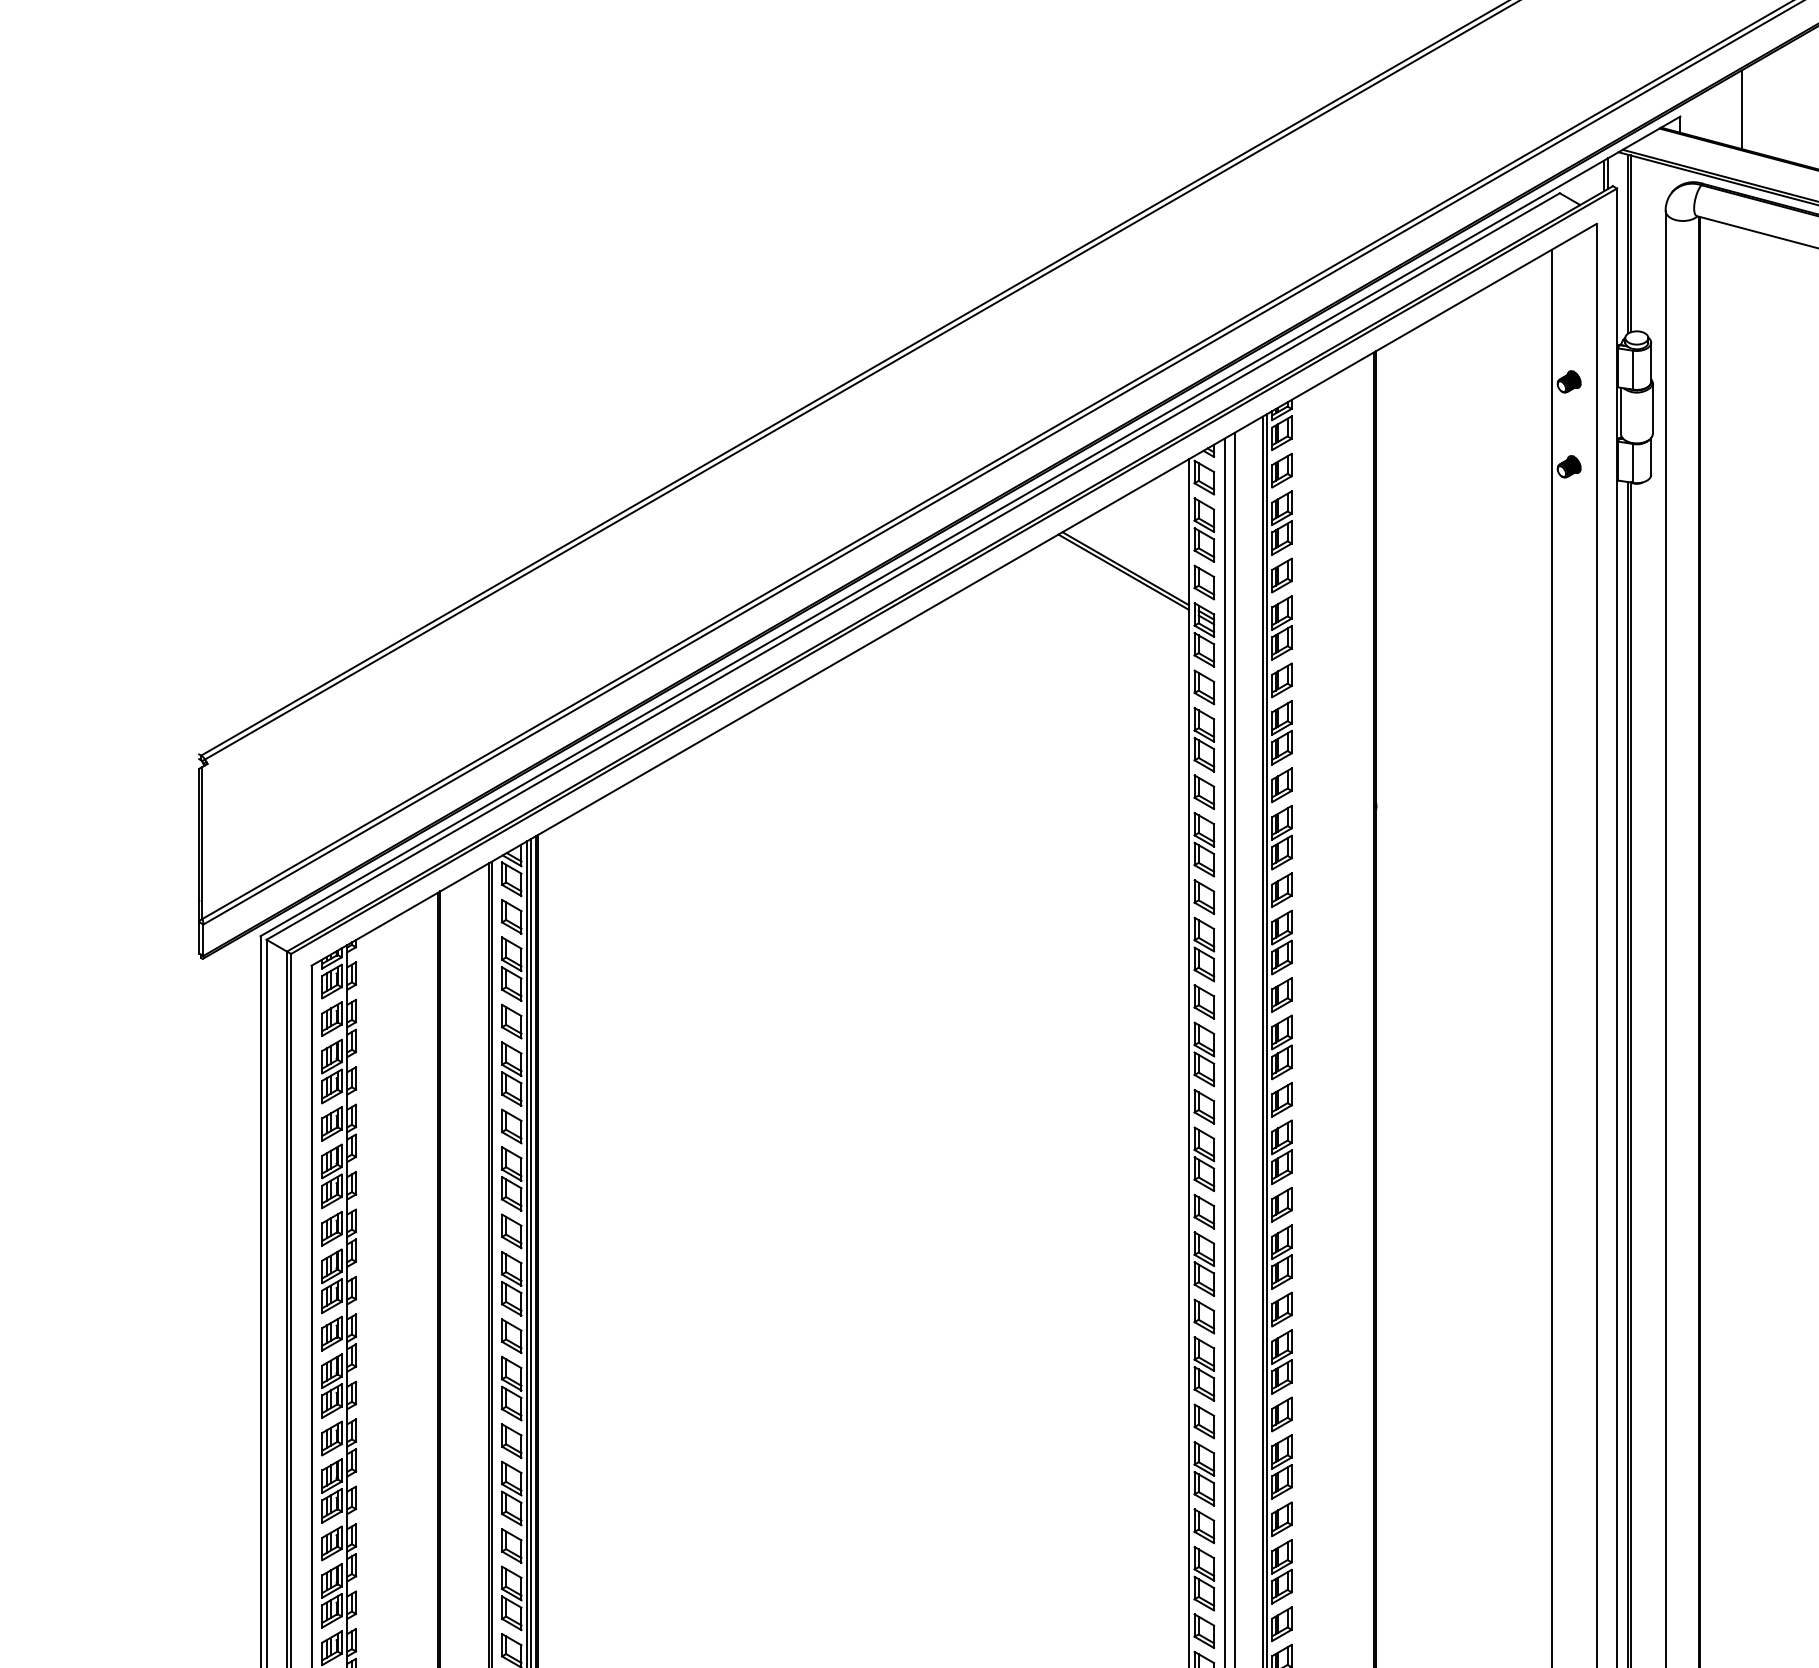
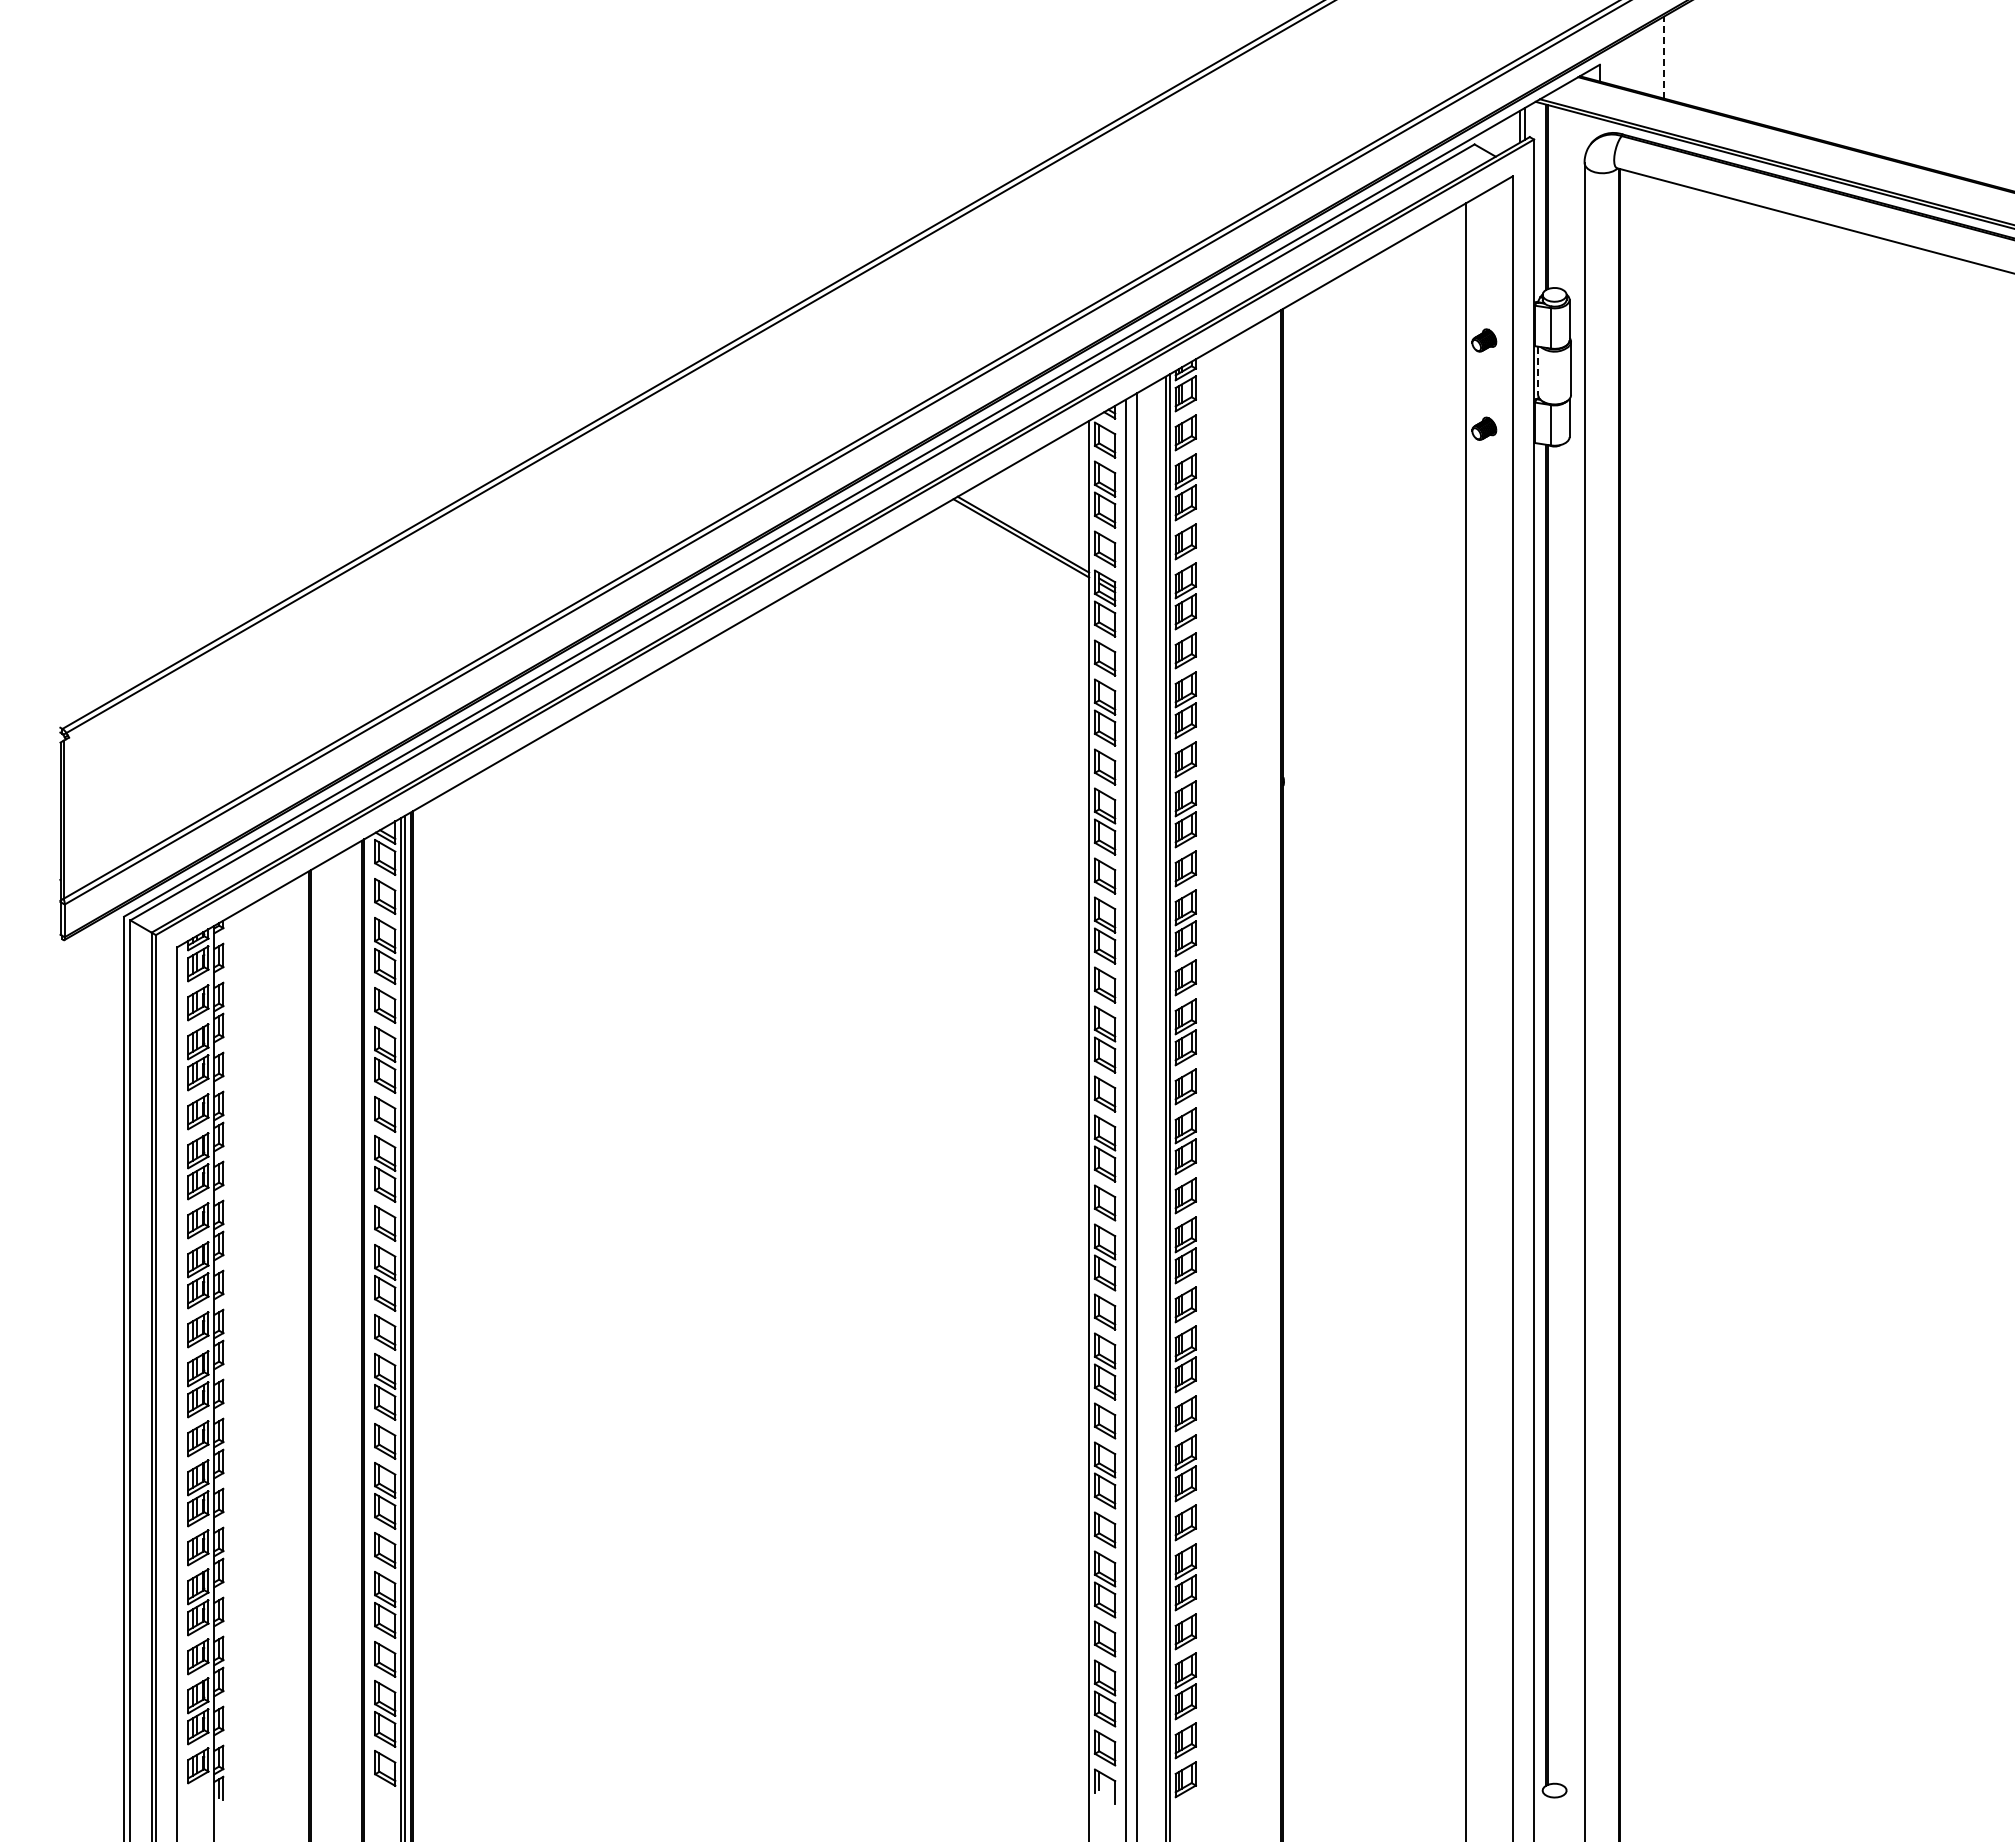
line: (1741, 109) -> (1663, 57), solid -> dashed
line: (1621, 411) -> (1538, 371), solid -> dashed

